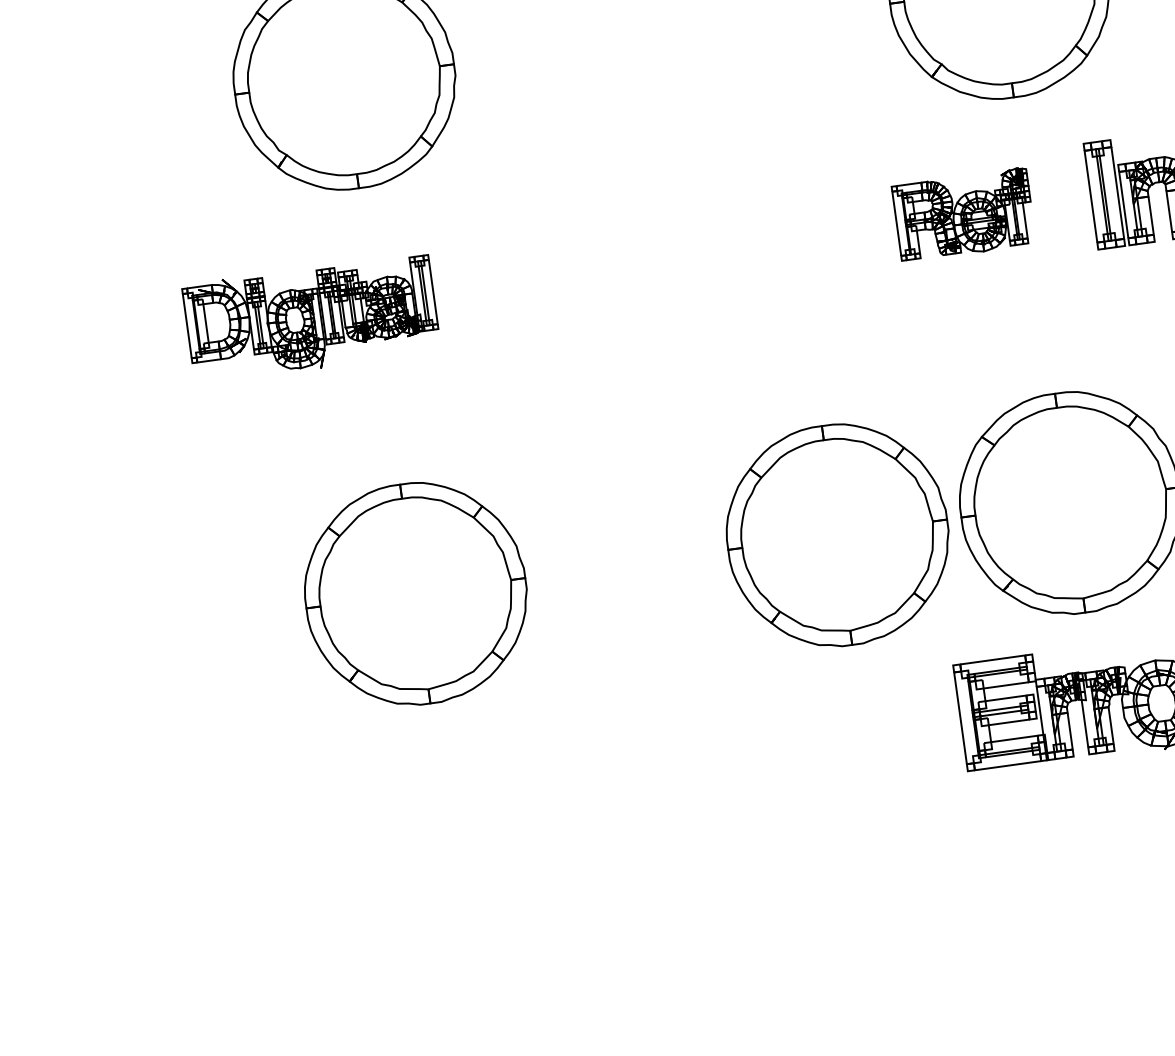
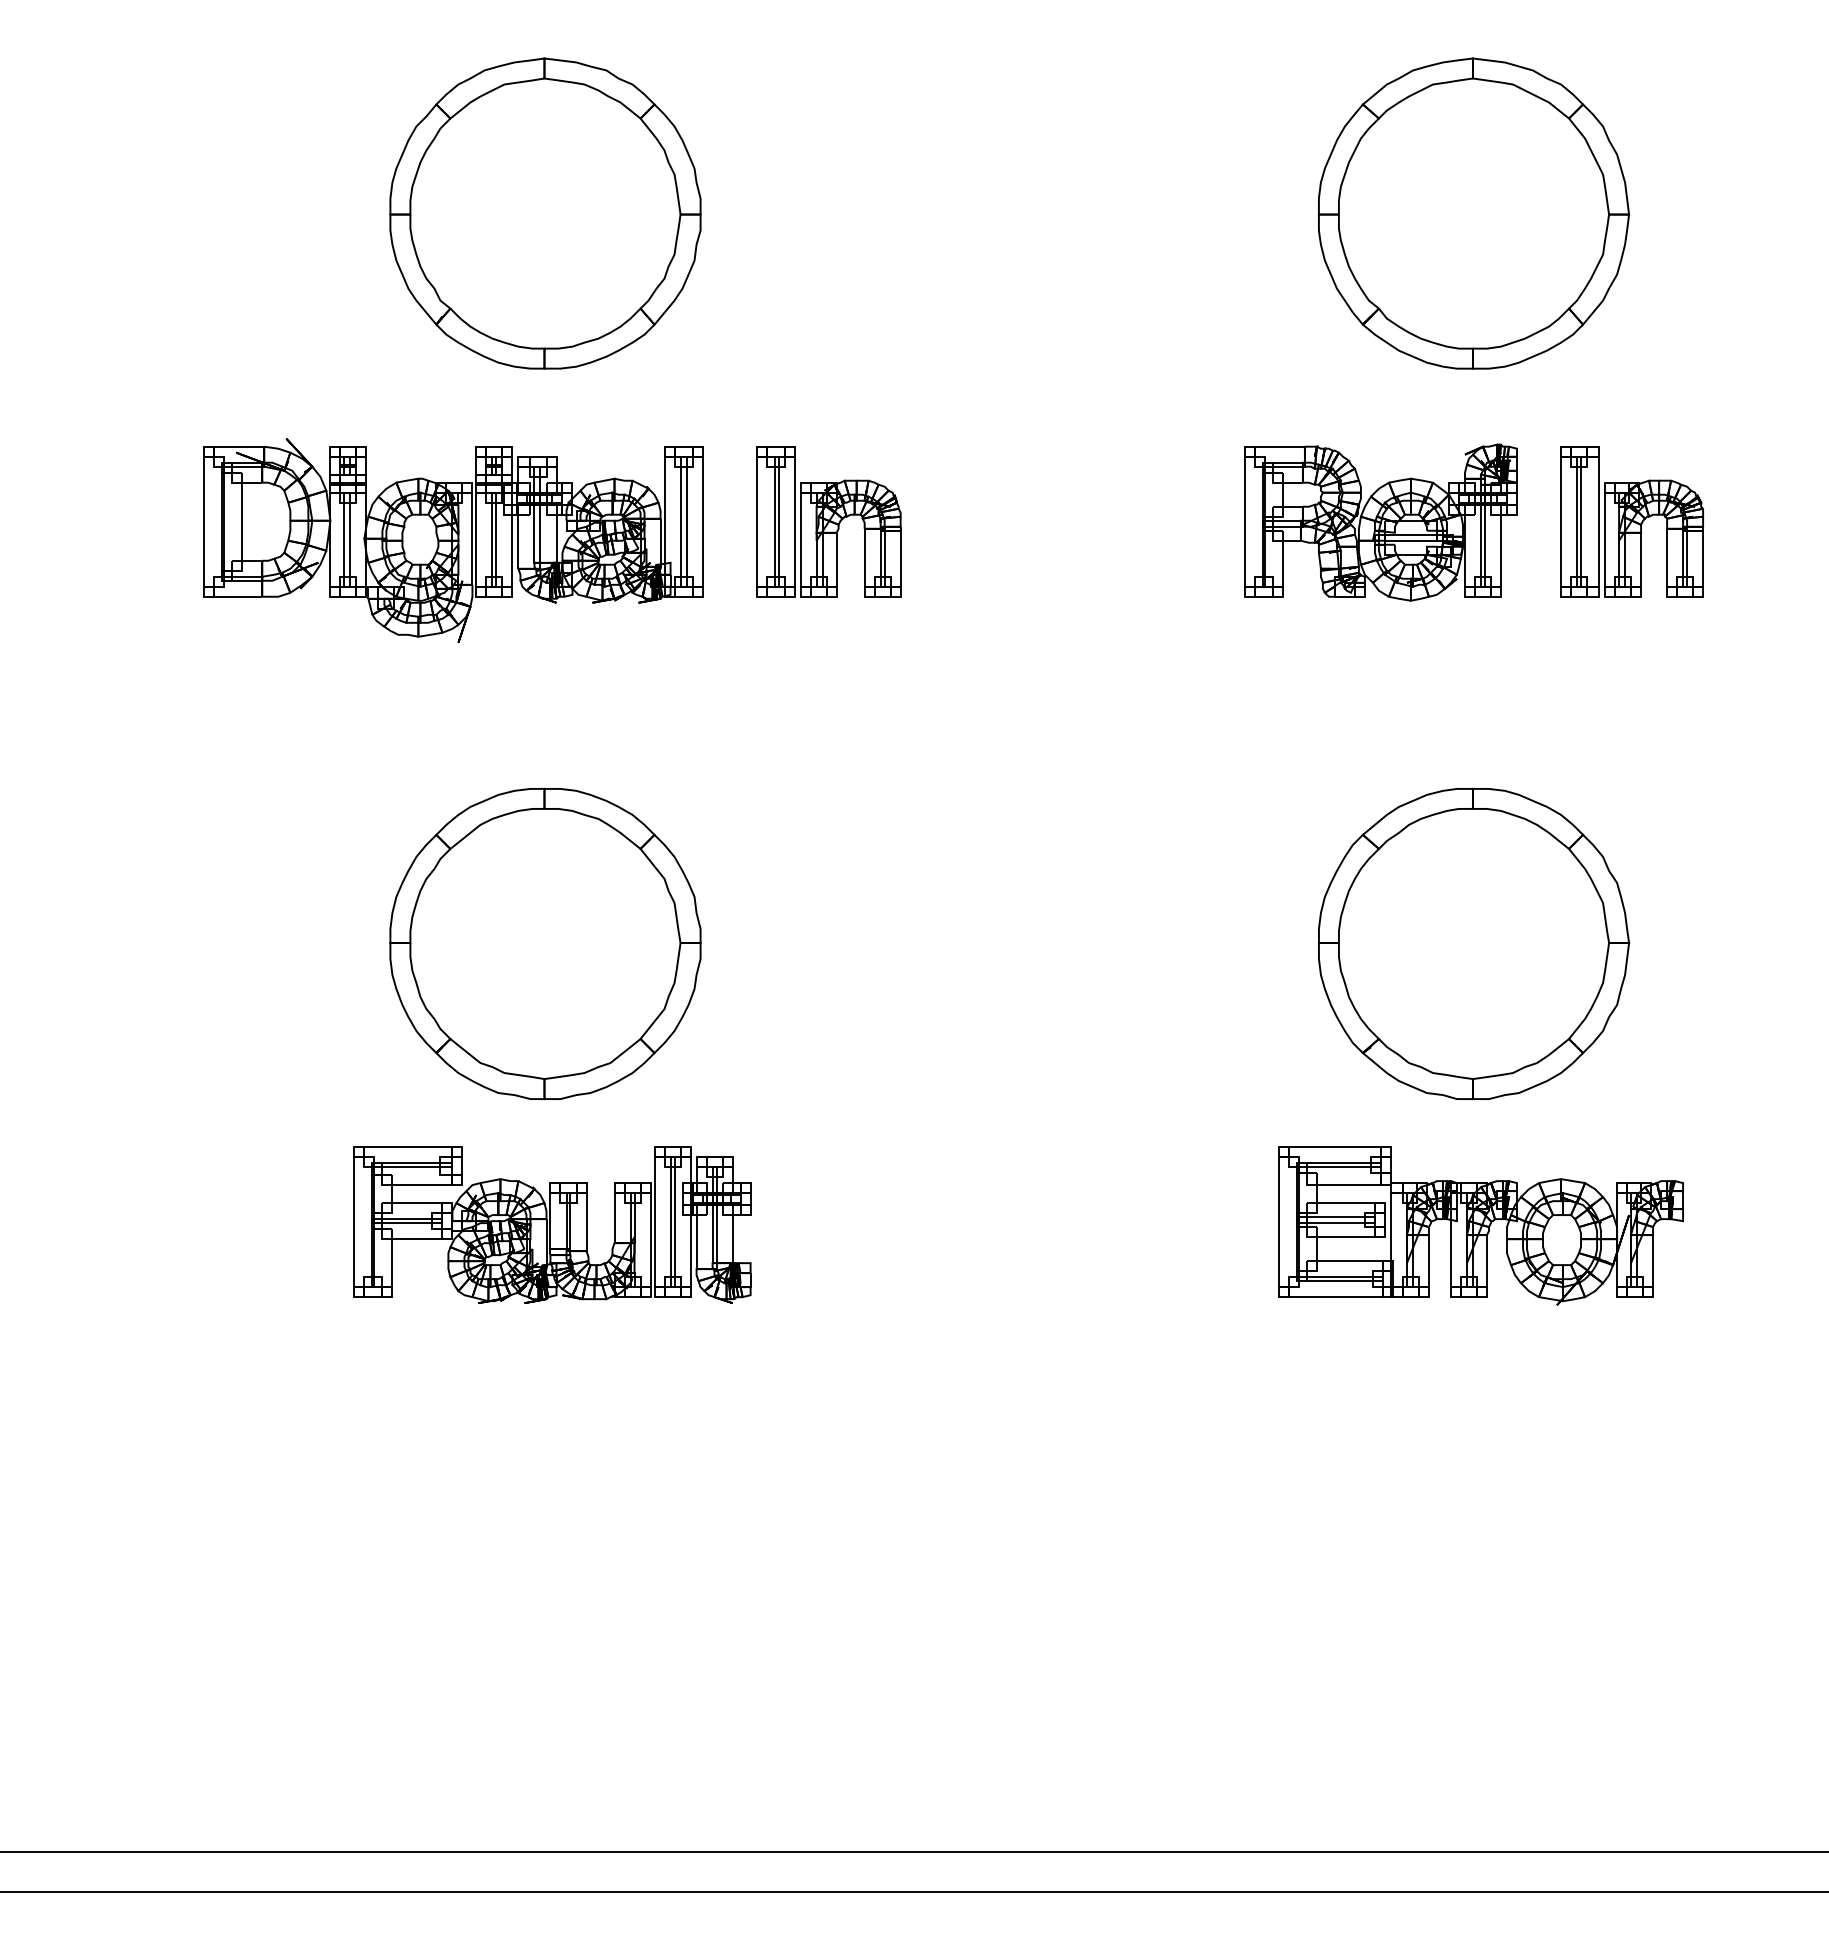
part: (963, 214) -> (1380, 522), size x1.43
part: (574, 268) -> (828, 521), added
part: (311, 318) -> (453, 540), size x1.43
part: (837, 535) -> (1143, 943), removed
part: (448, 791) -> (552, 1224), added

